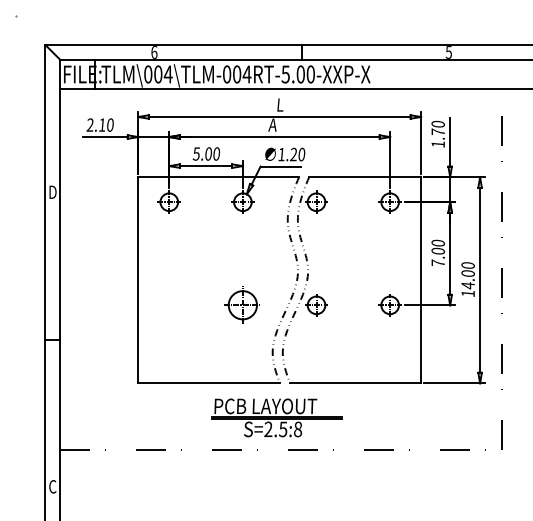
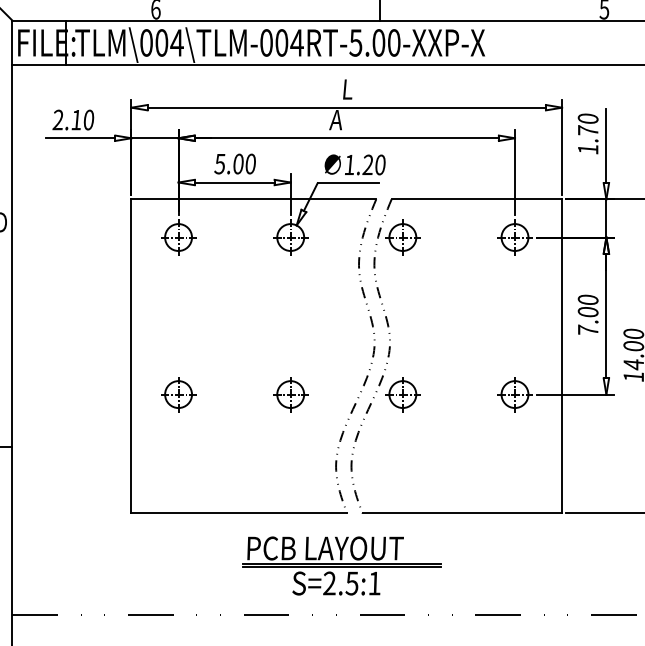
part: (168, 305) -> (177, 394), added
part: (242, 305) -> (290, 394), size x0.62
text: (298, 429) -> (375, 583), S=2.5:8 -> S=2.5:1

